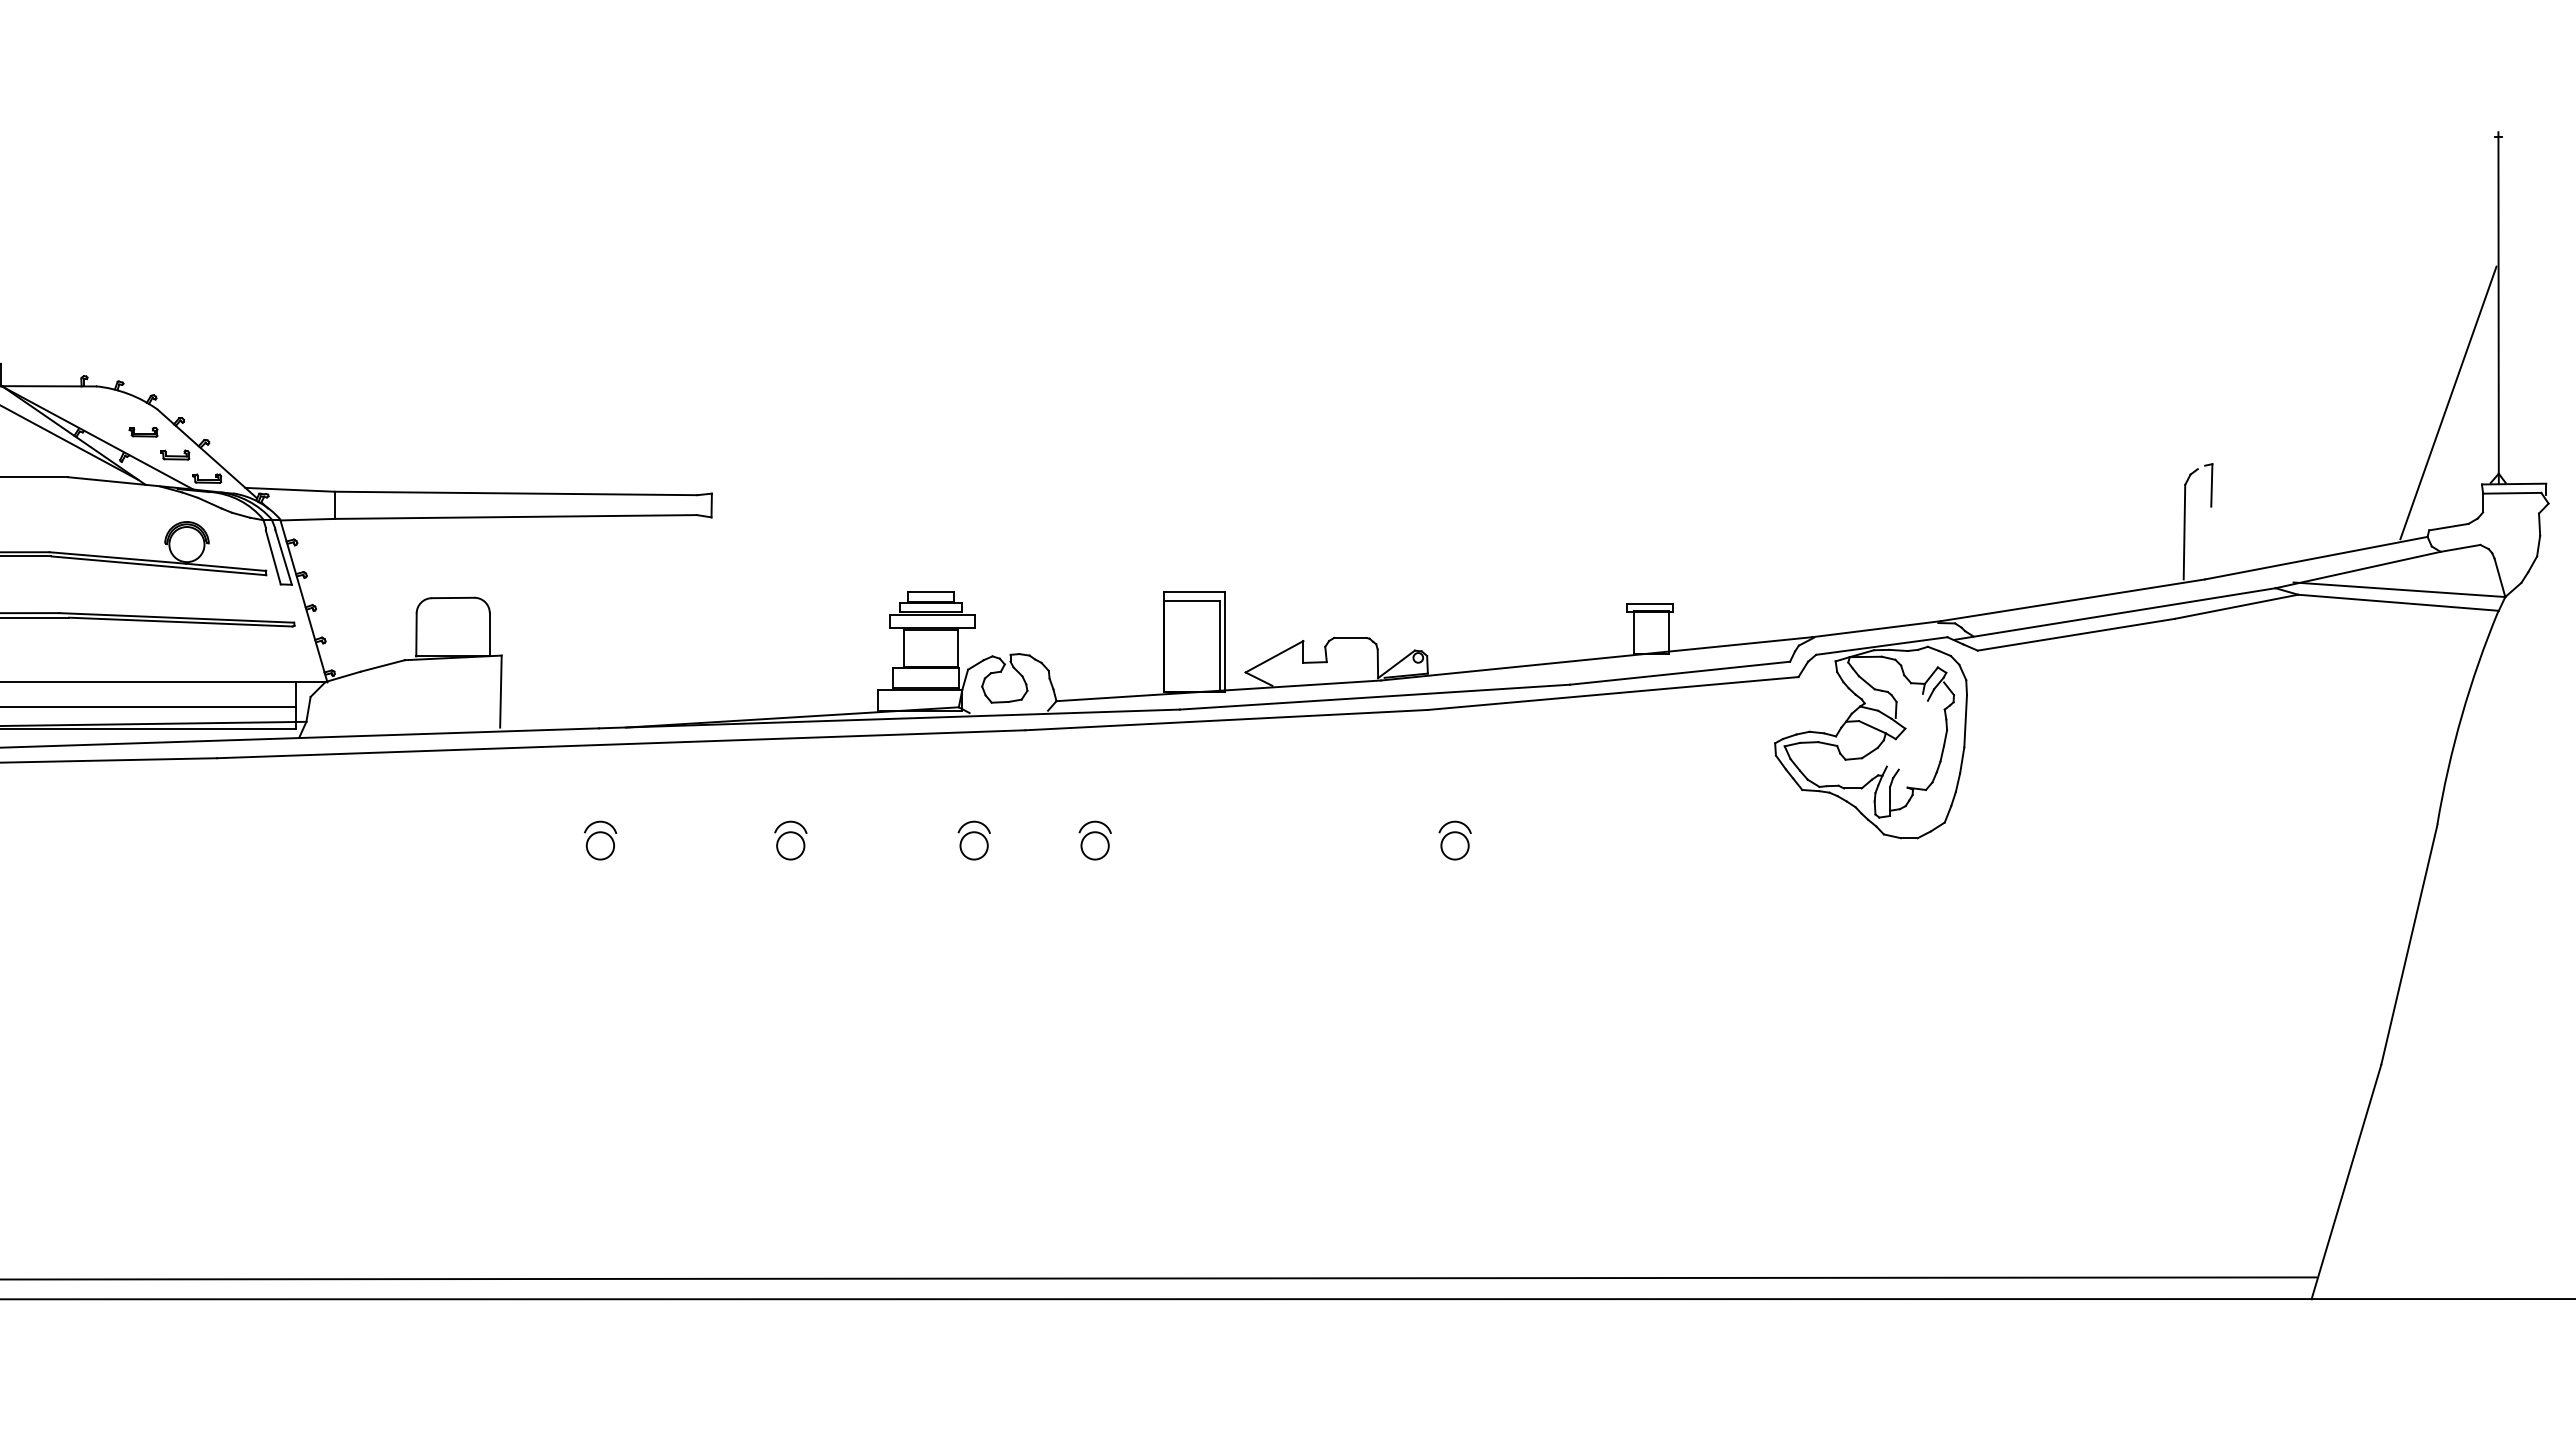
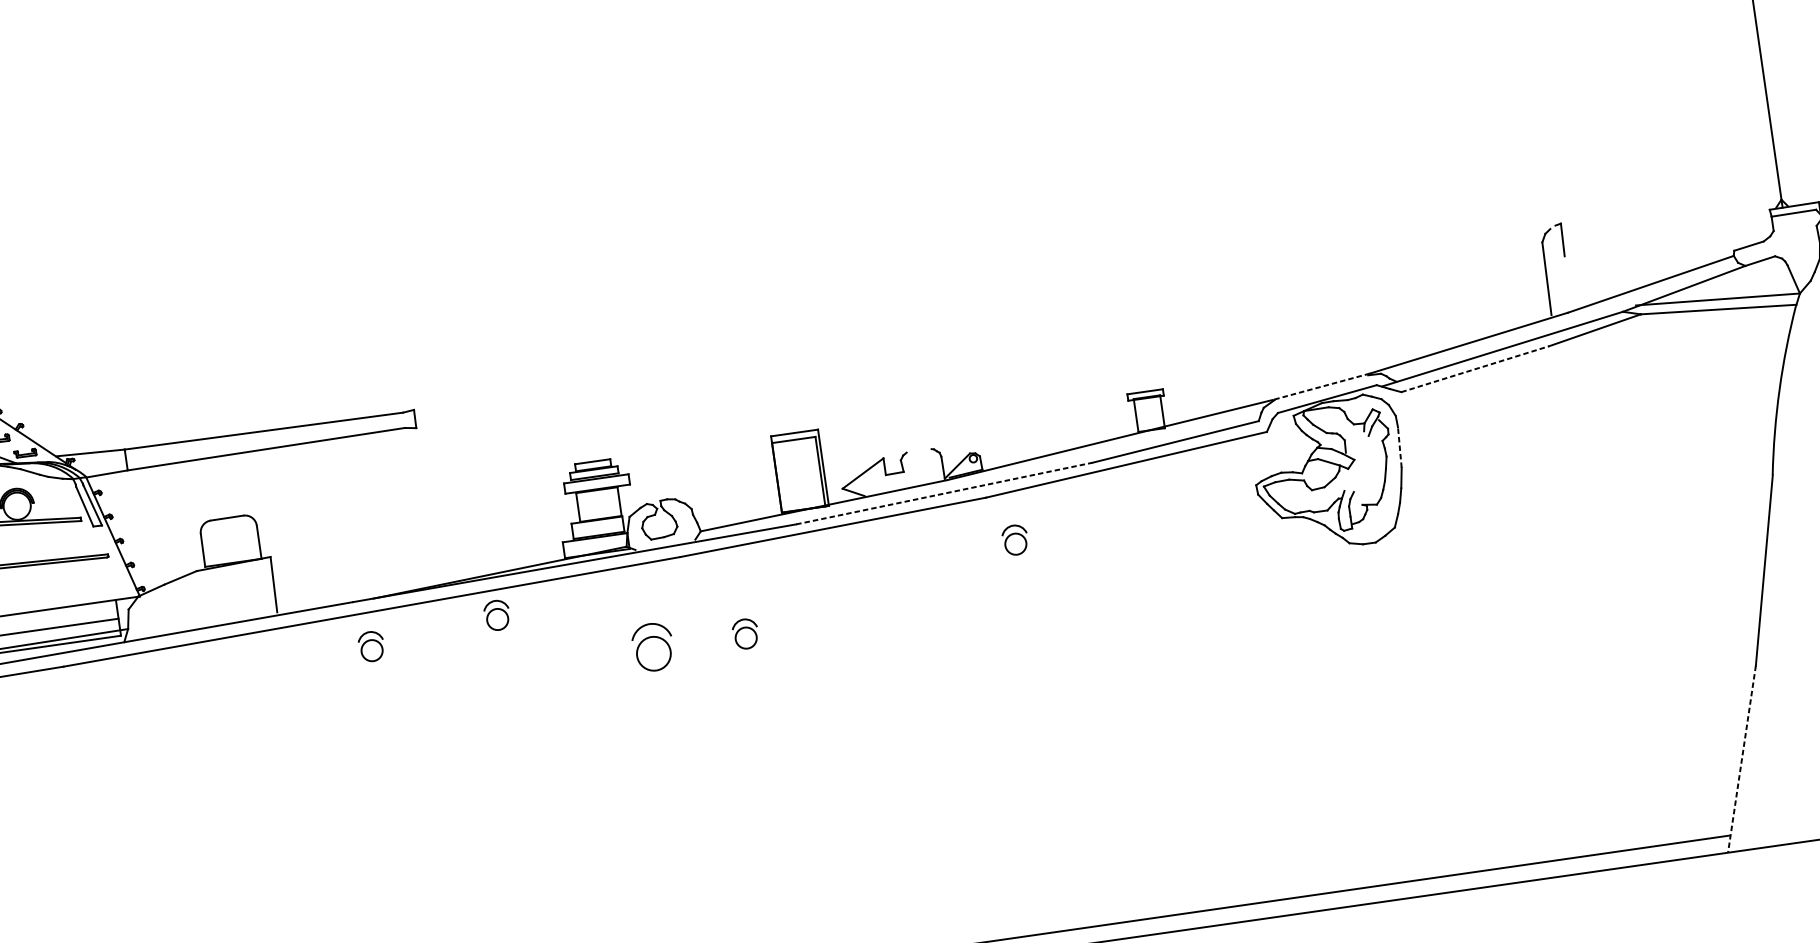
line: (2448, 402) -> (1735, 150), removed
line: (1875, 629) -> (1320, 387), solid -> dashed
line: (2076, 634) -> (1475, 369), solid -> dashed
line: (1350, 638) -> (919, 451), removed
line: (1375, 697) -> (944, 493), solid -> dashed
line: (1965, 720) -> (1399, 447), solid -> dashed
part: (600, 840) -> (371, 646), moved
part: (790, 840) -> (496, 615), moved
part: (973, 840) -> (652, 647), size x1.6
part: (1454, 840) -> (1014, 540), moved
line: (2346, 1182) -> (1742, 759), solid -> dashed

